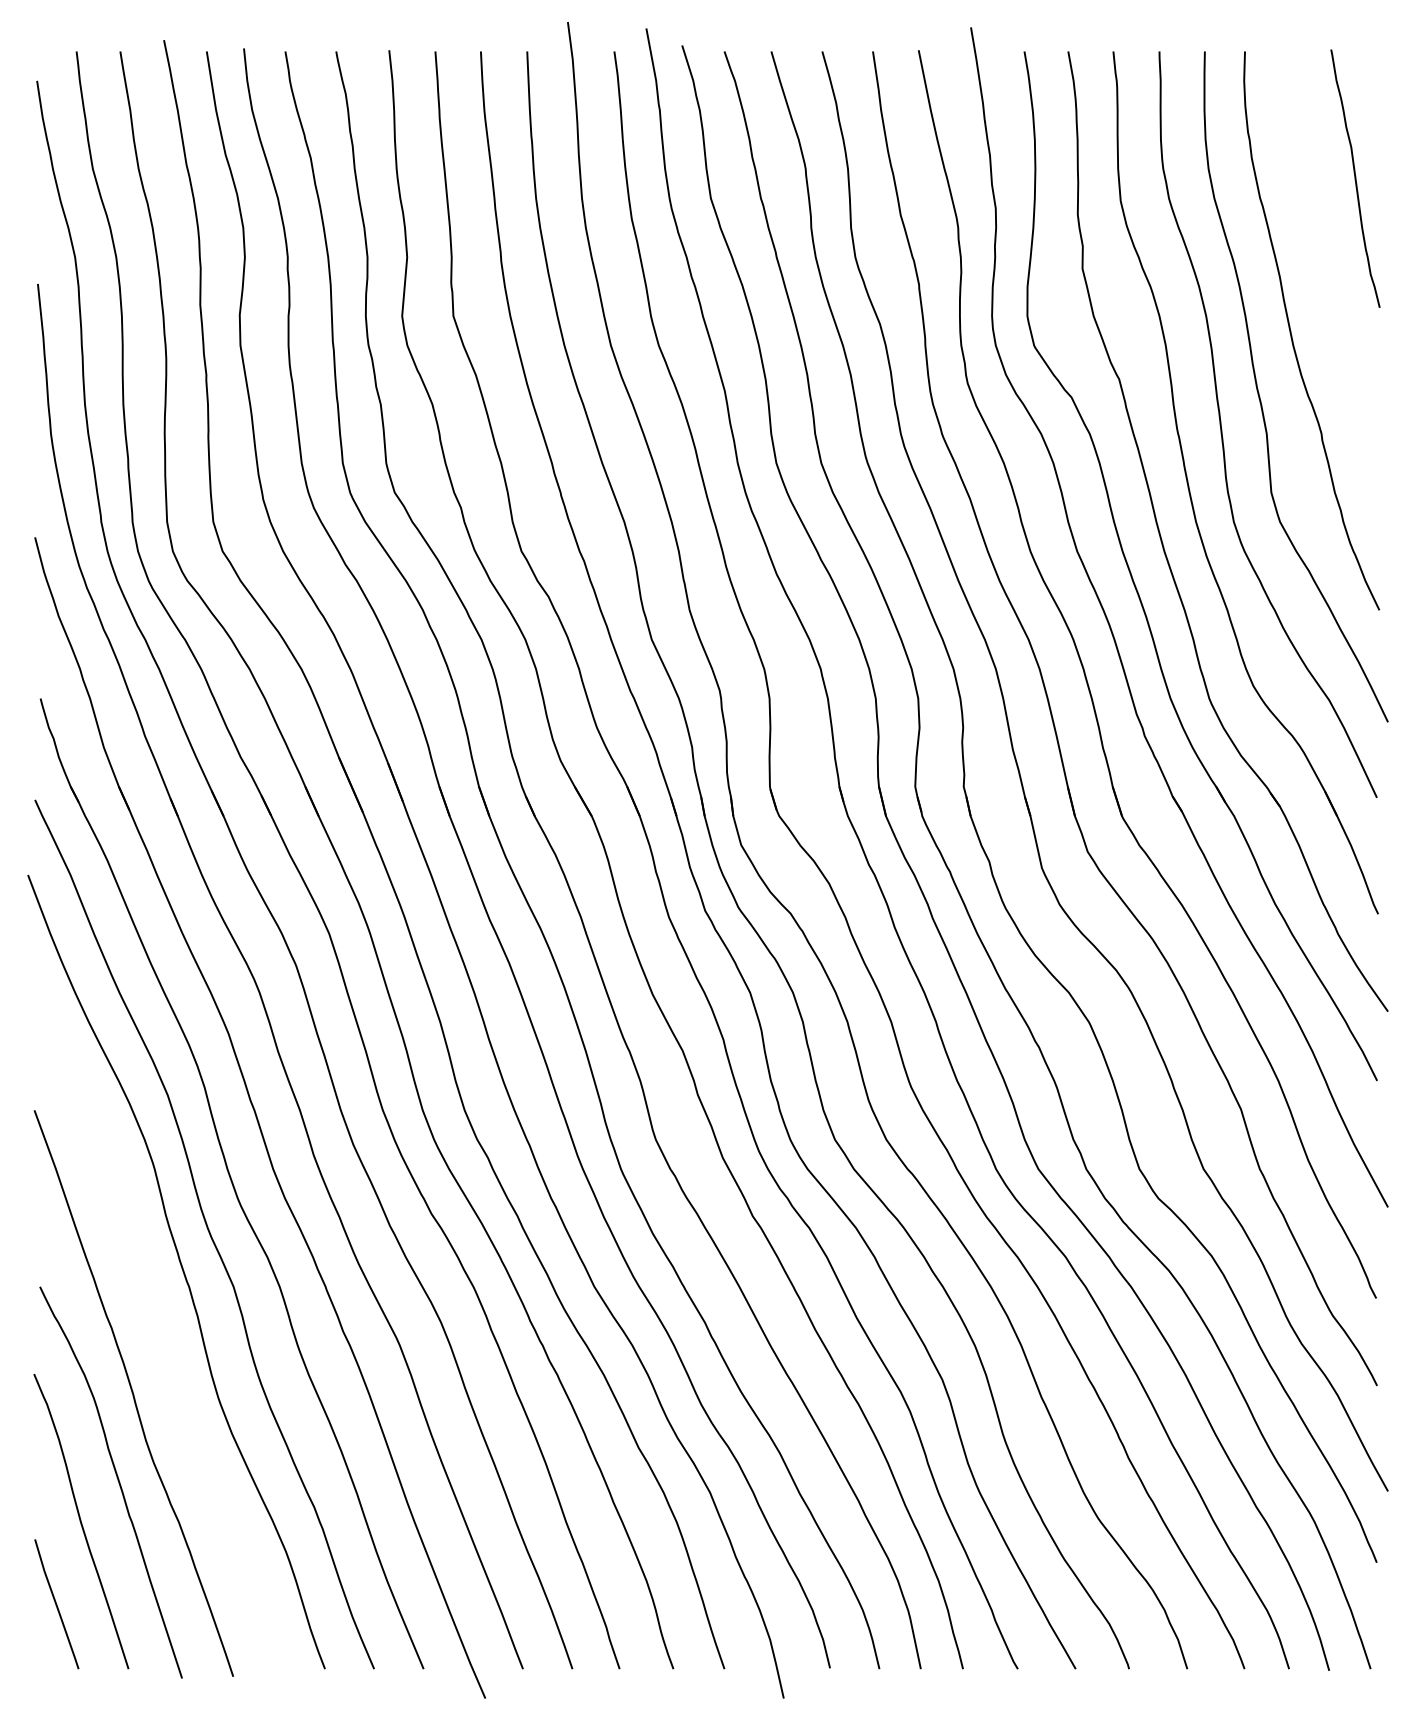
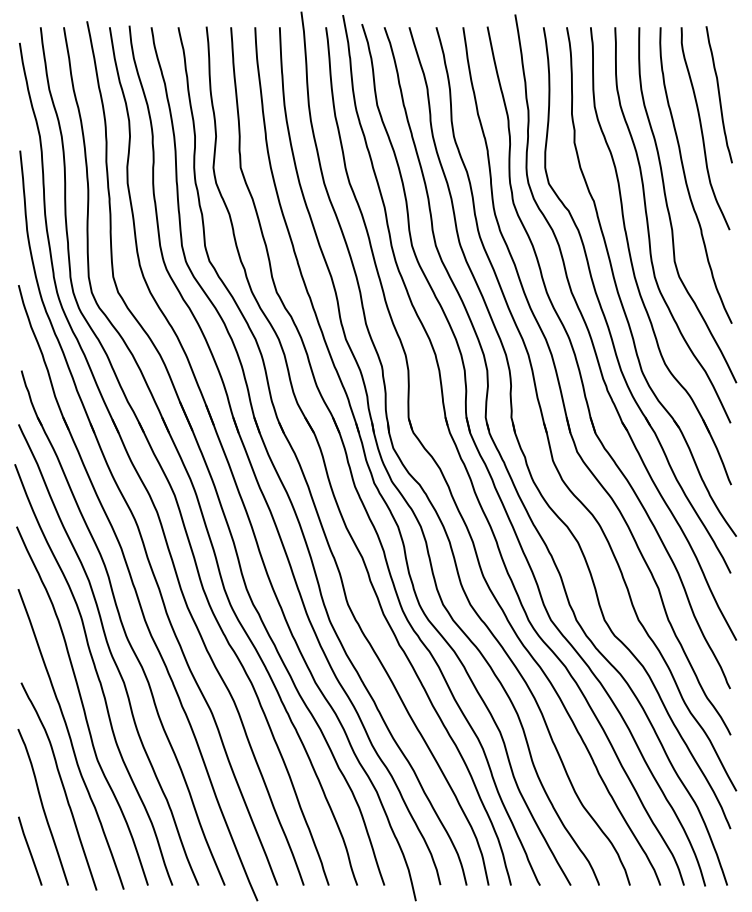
curve: (1323, 242) -> (702, 128), added
curve: (155, 1329) -> (82, 705), added

